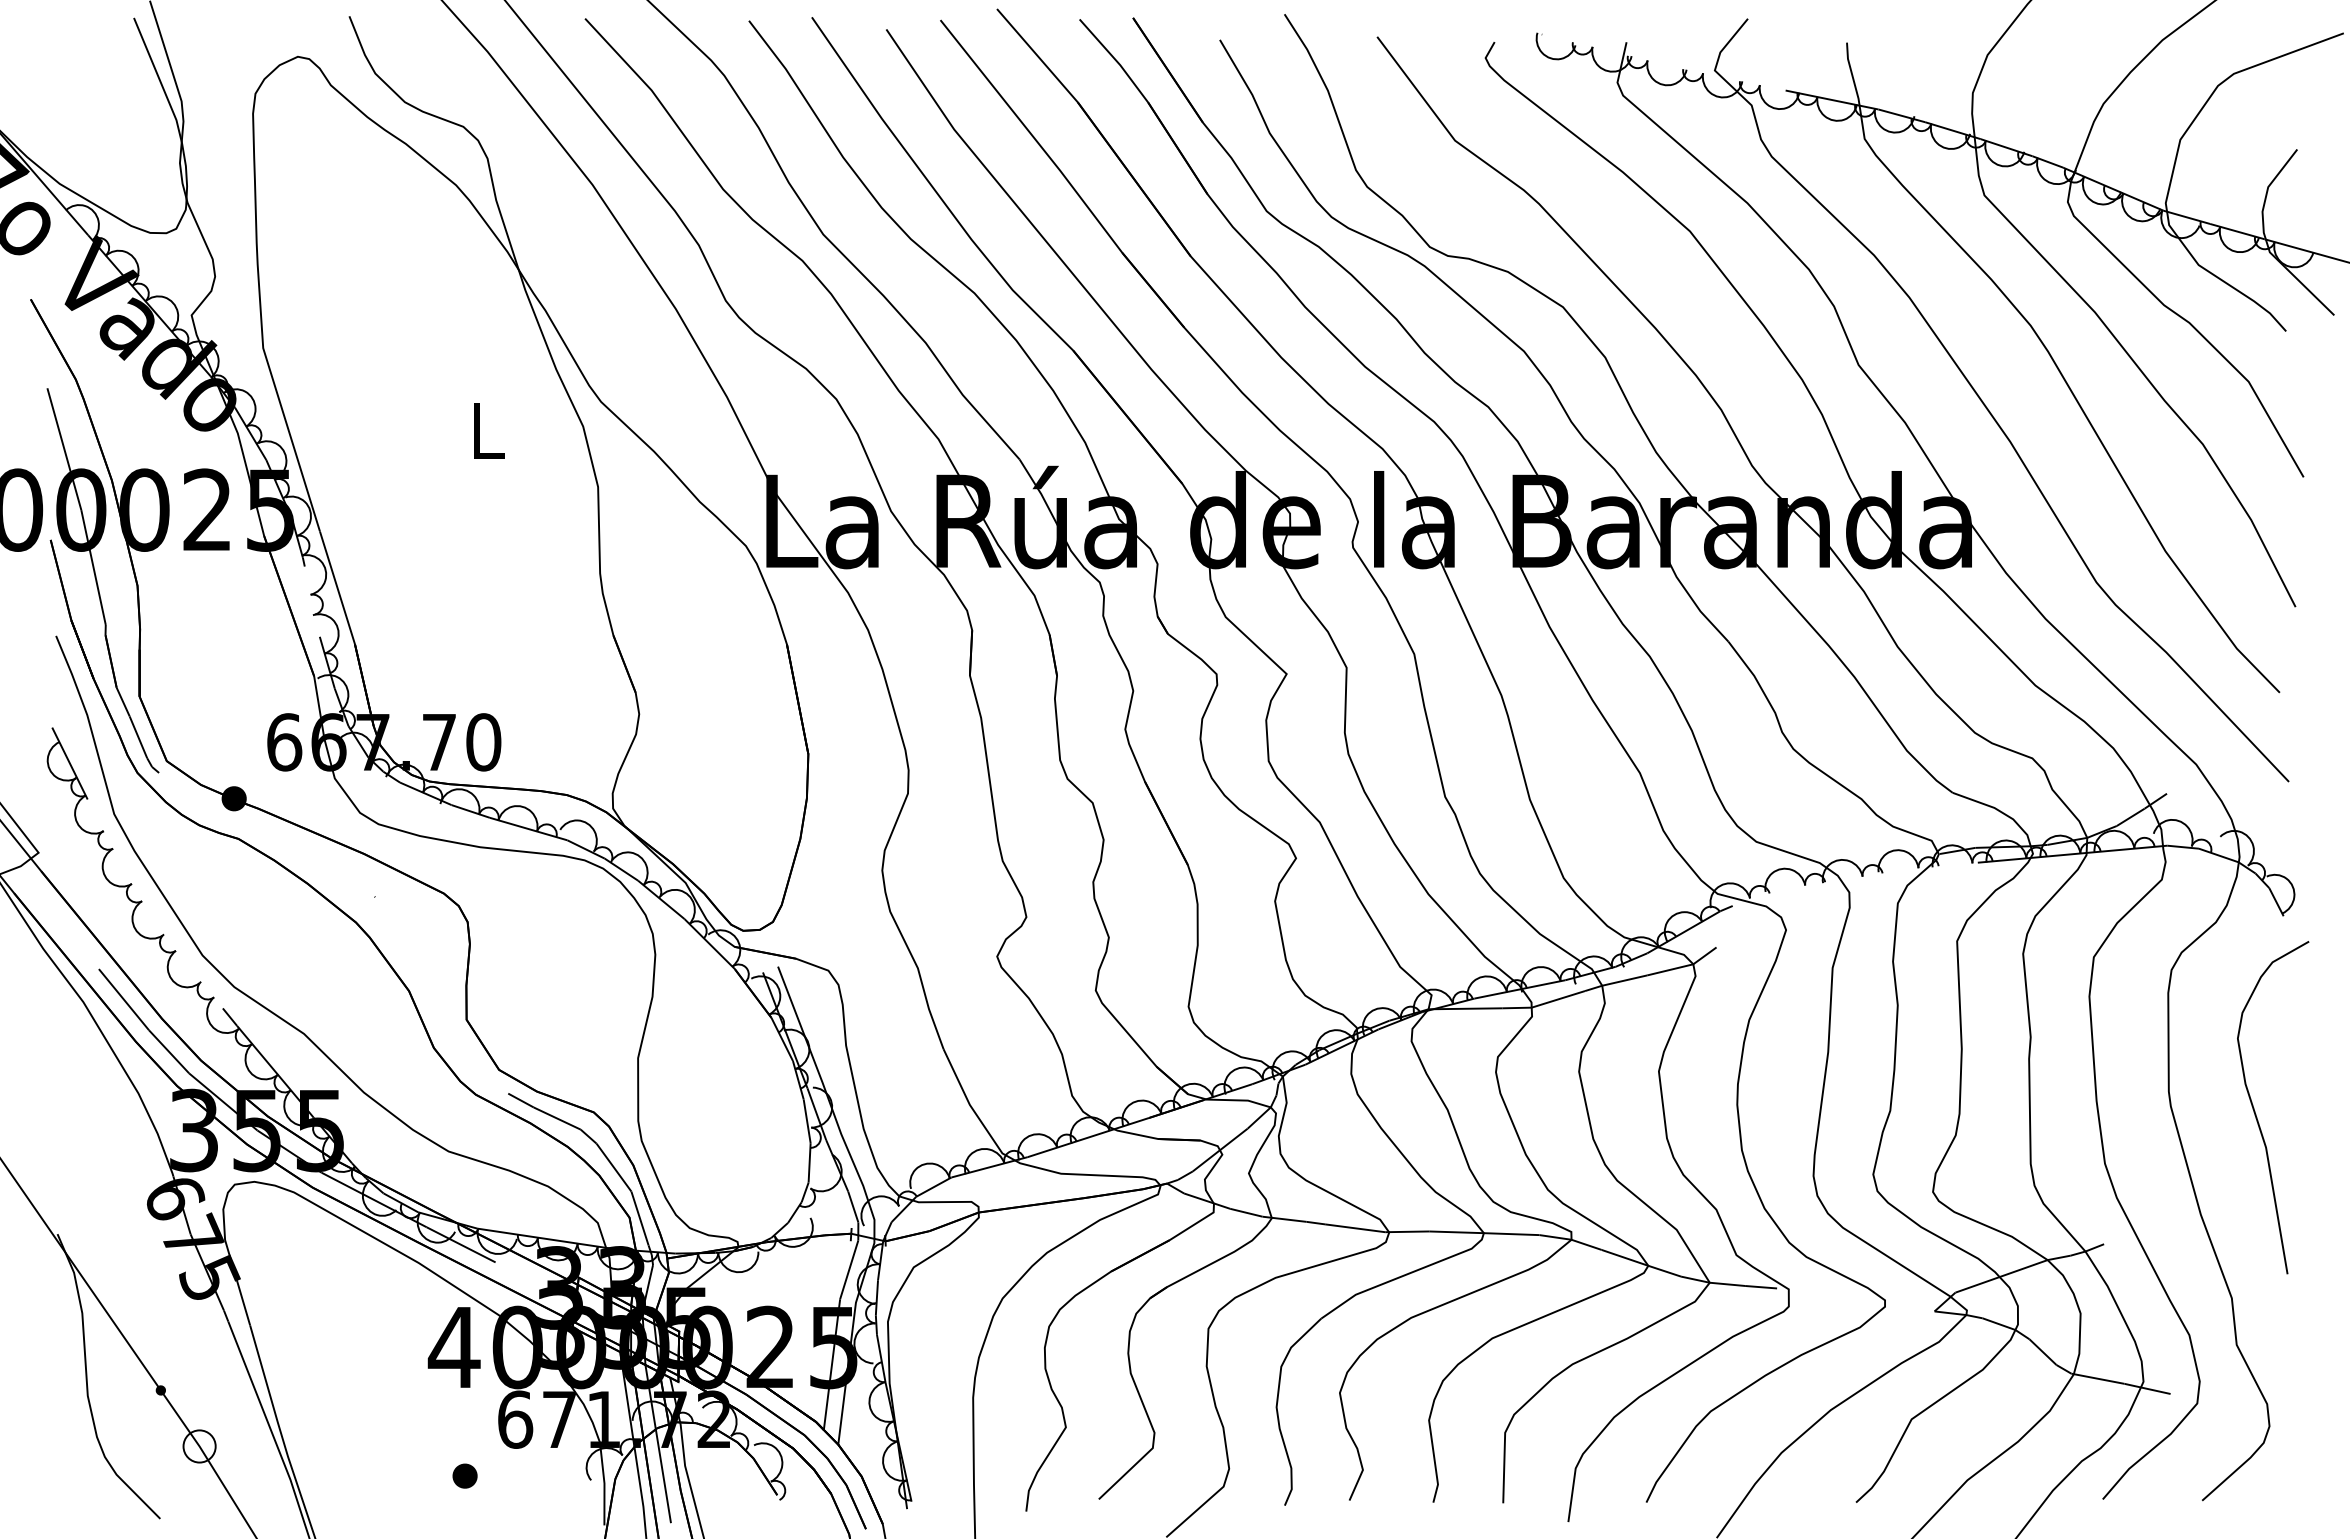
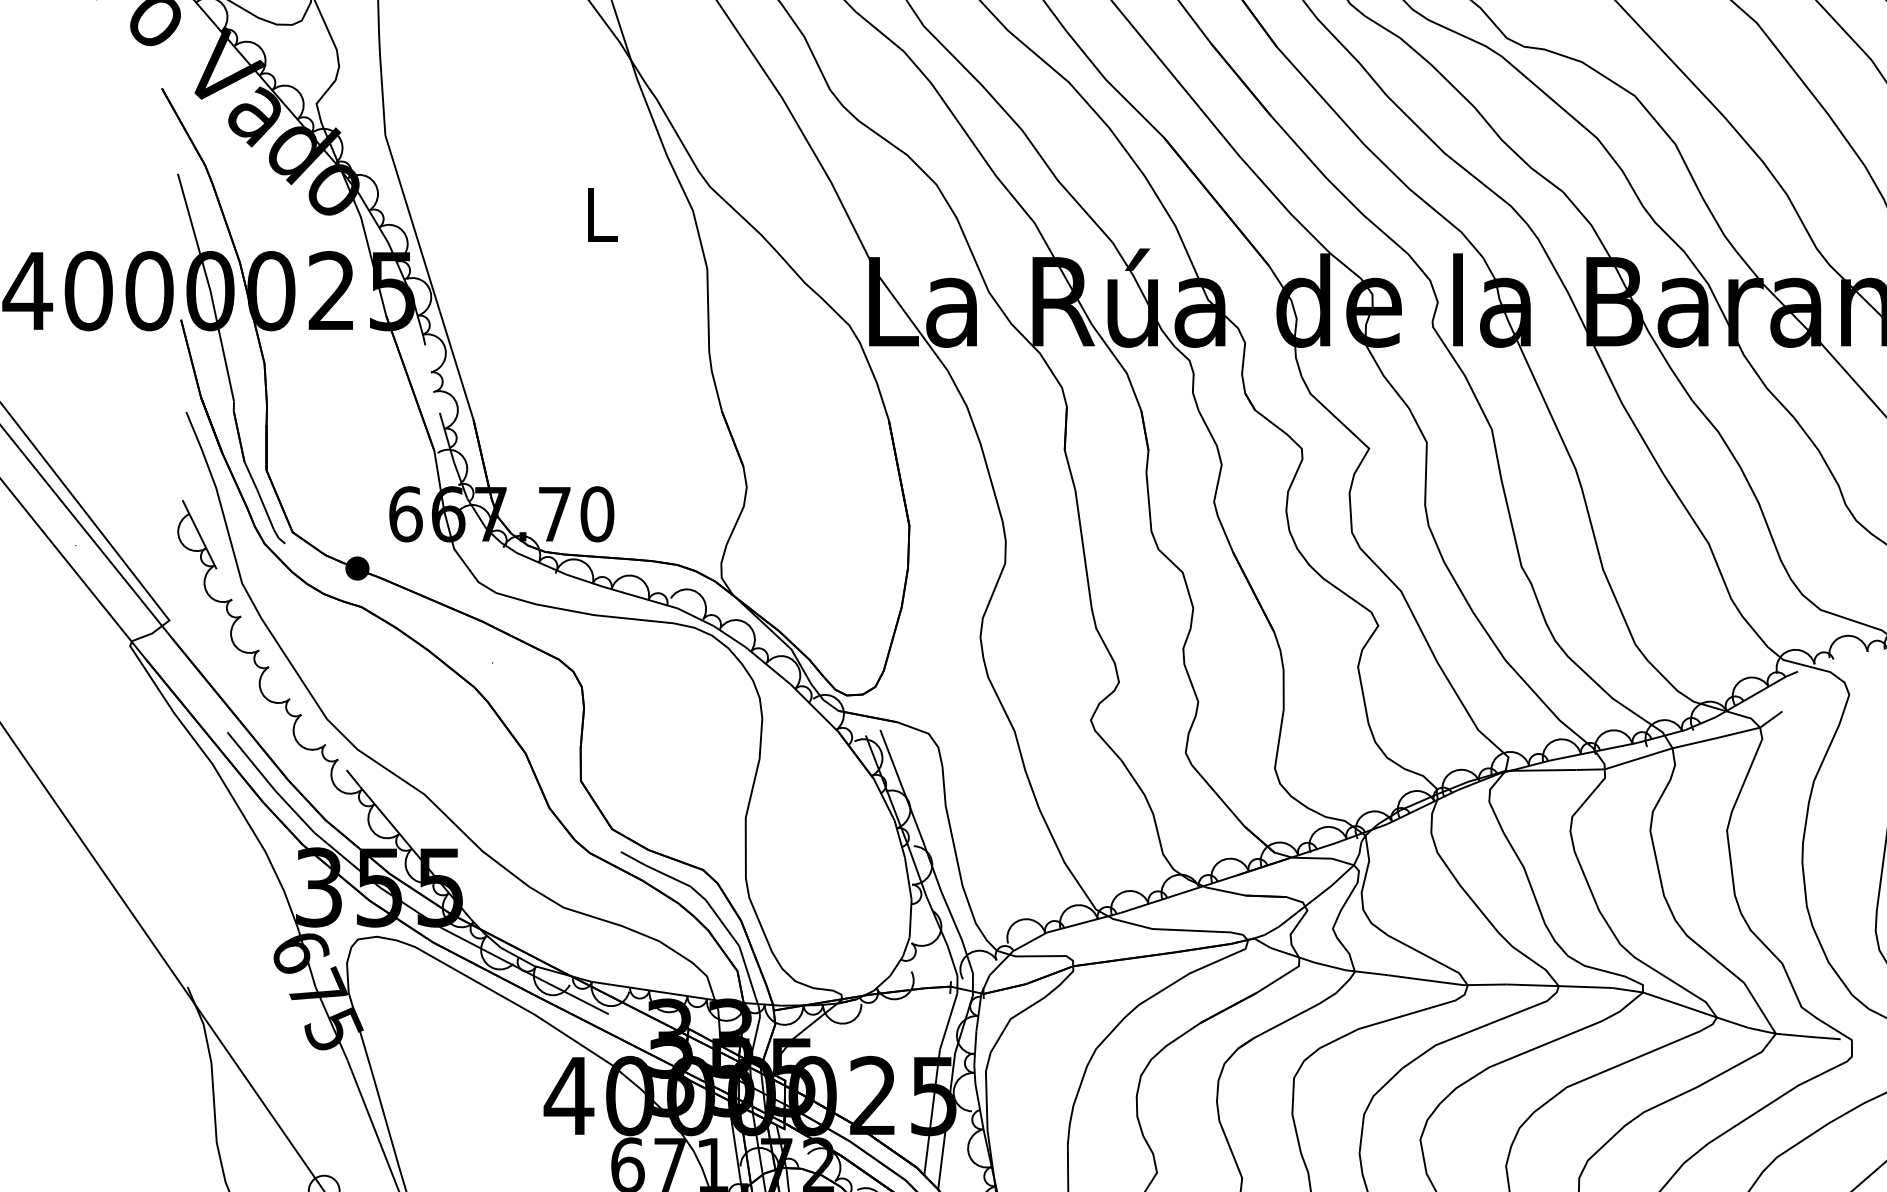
fill: (160, 1390) -> (286, 1137), removed

